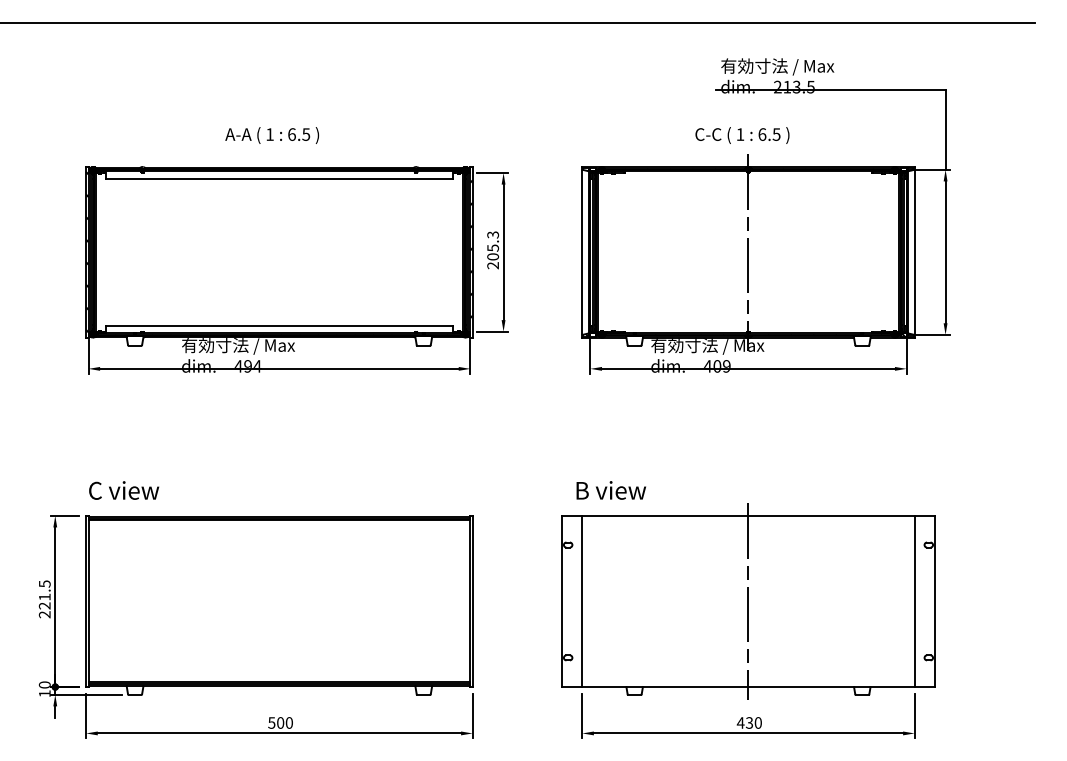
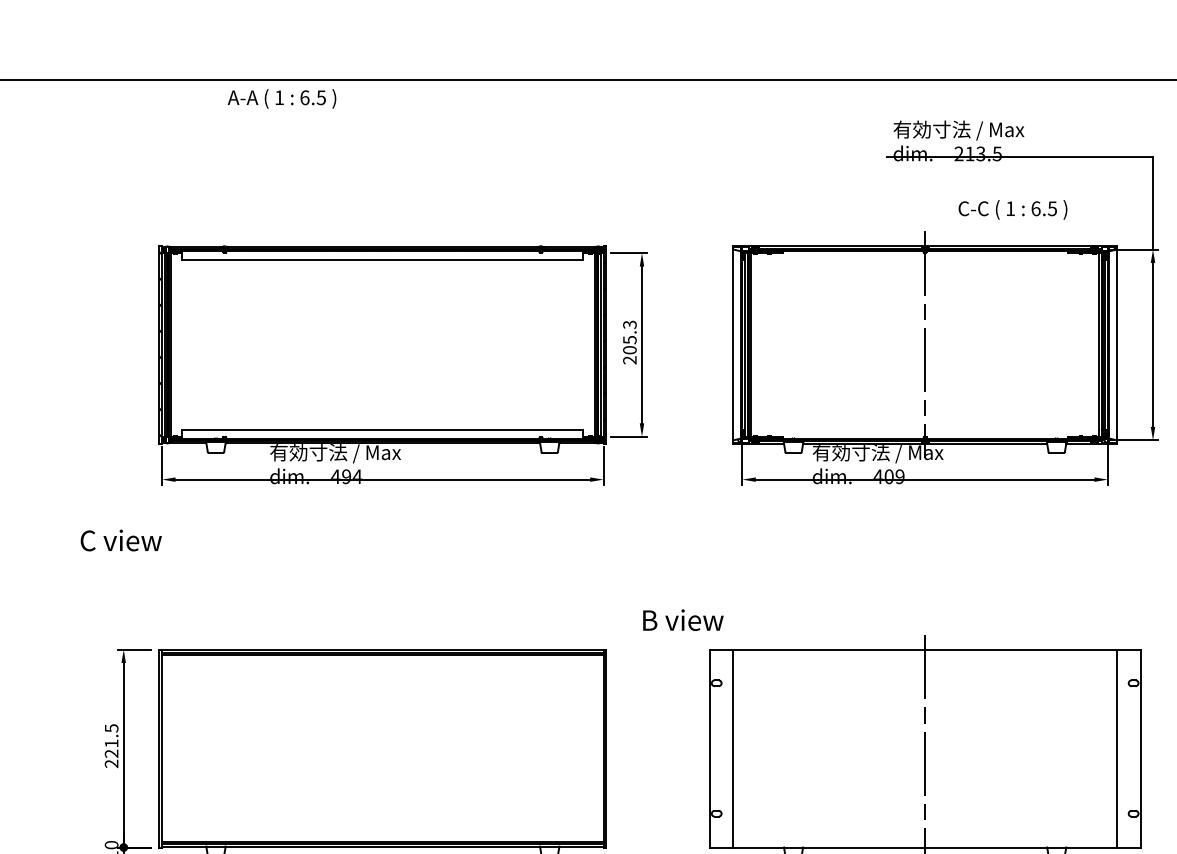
text: (271, 135) -> (281, 98), moved
text: (742, 135) -> (1013, 209), moved
text: (124, 490) -> (121, 540), moved
text: (610, 490) -> (682, 620), moved

